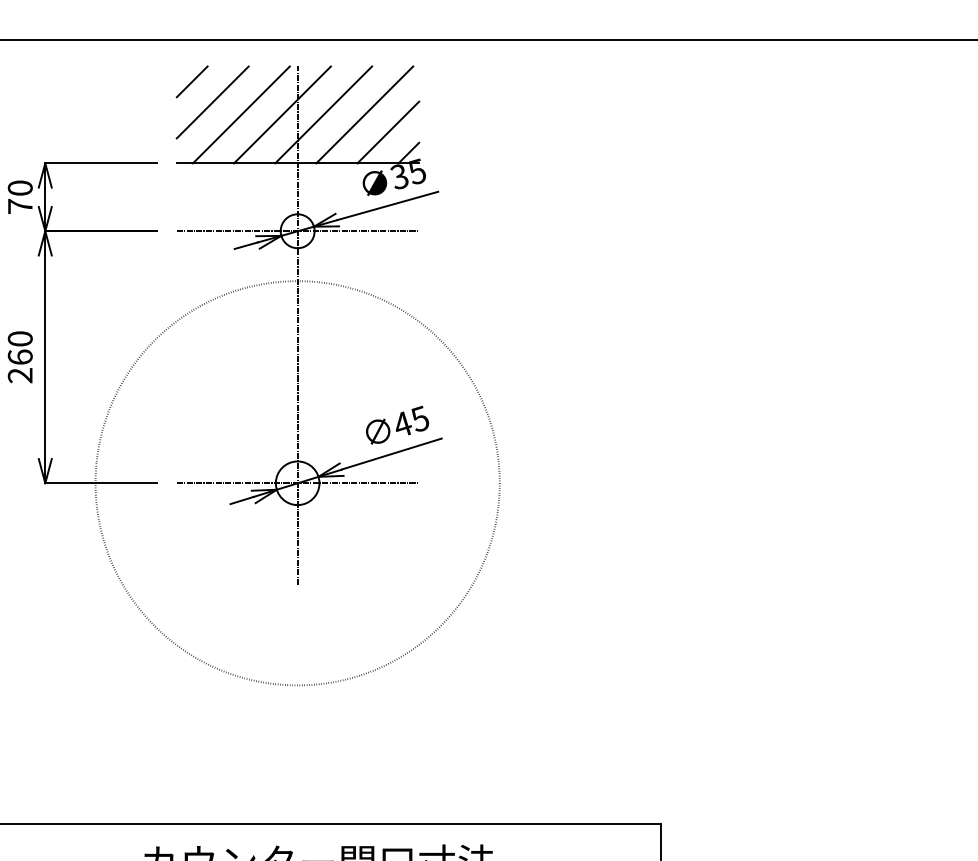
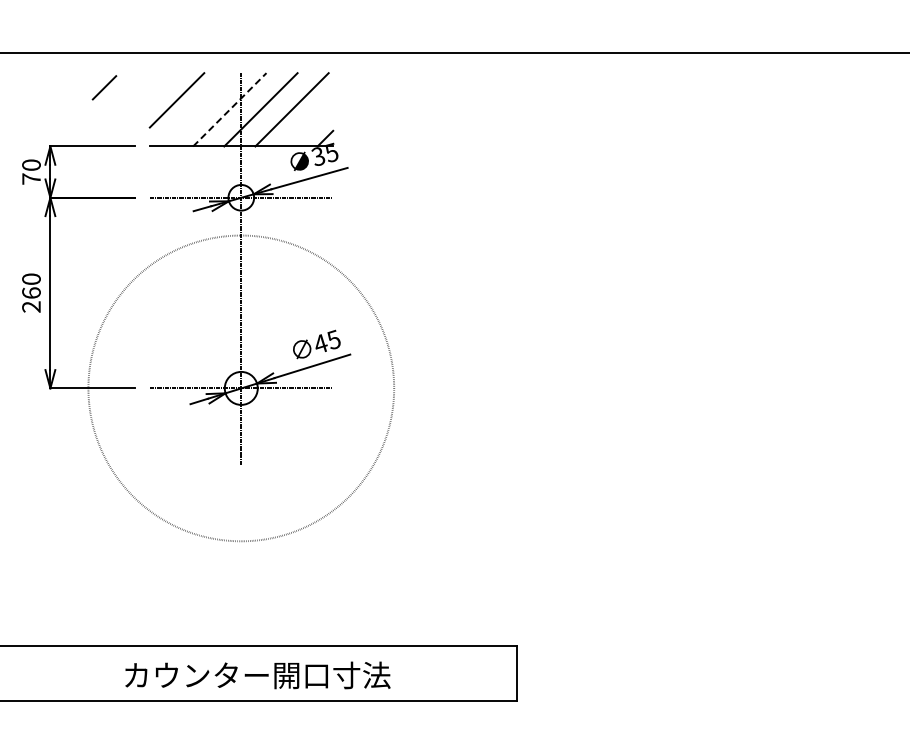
line: (192, 81) -> (104, 87), moved
line: (241, 114) -> (198, 109), removed
line: (282, 114) -> (229, 109), solid -> dashed
line: (387, 131) -> (309, 122), removed

